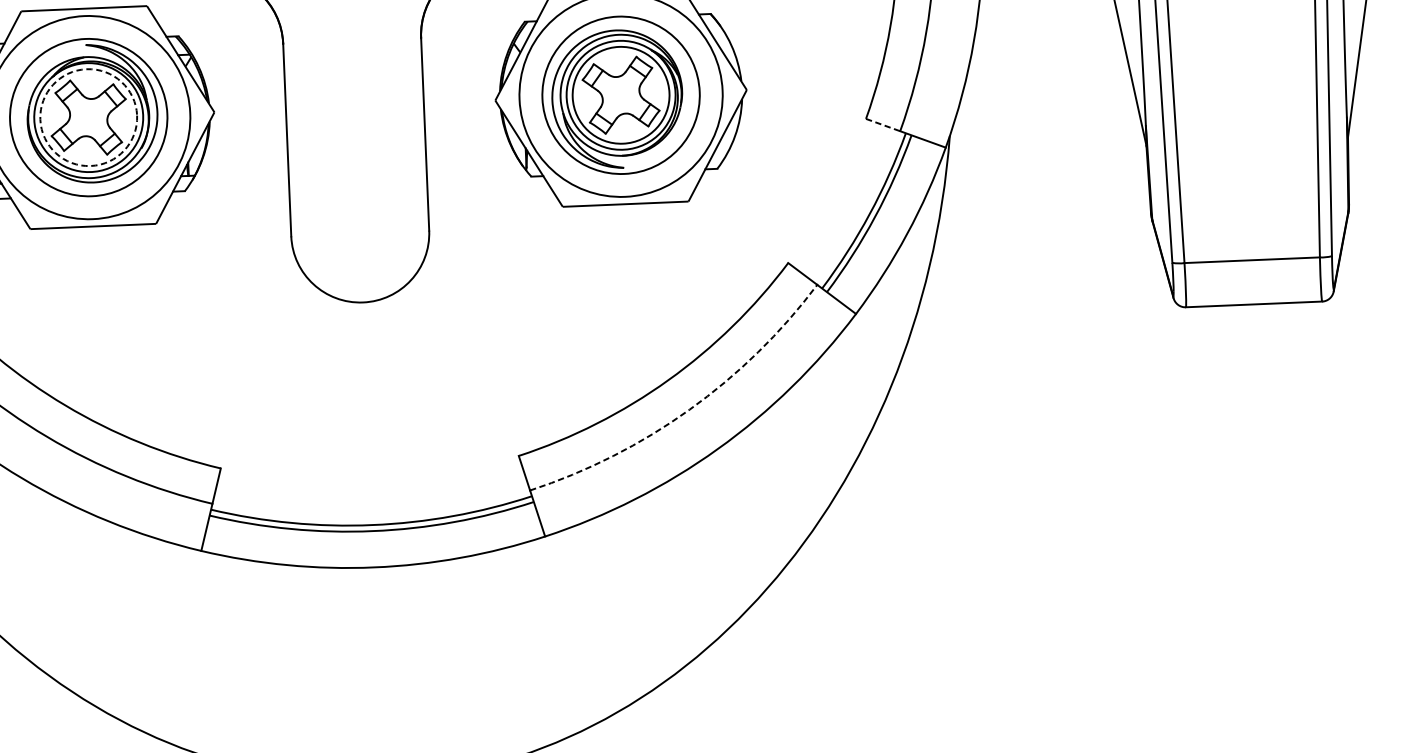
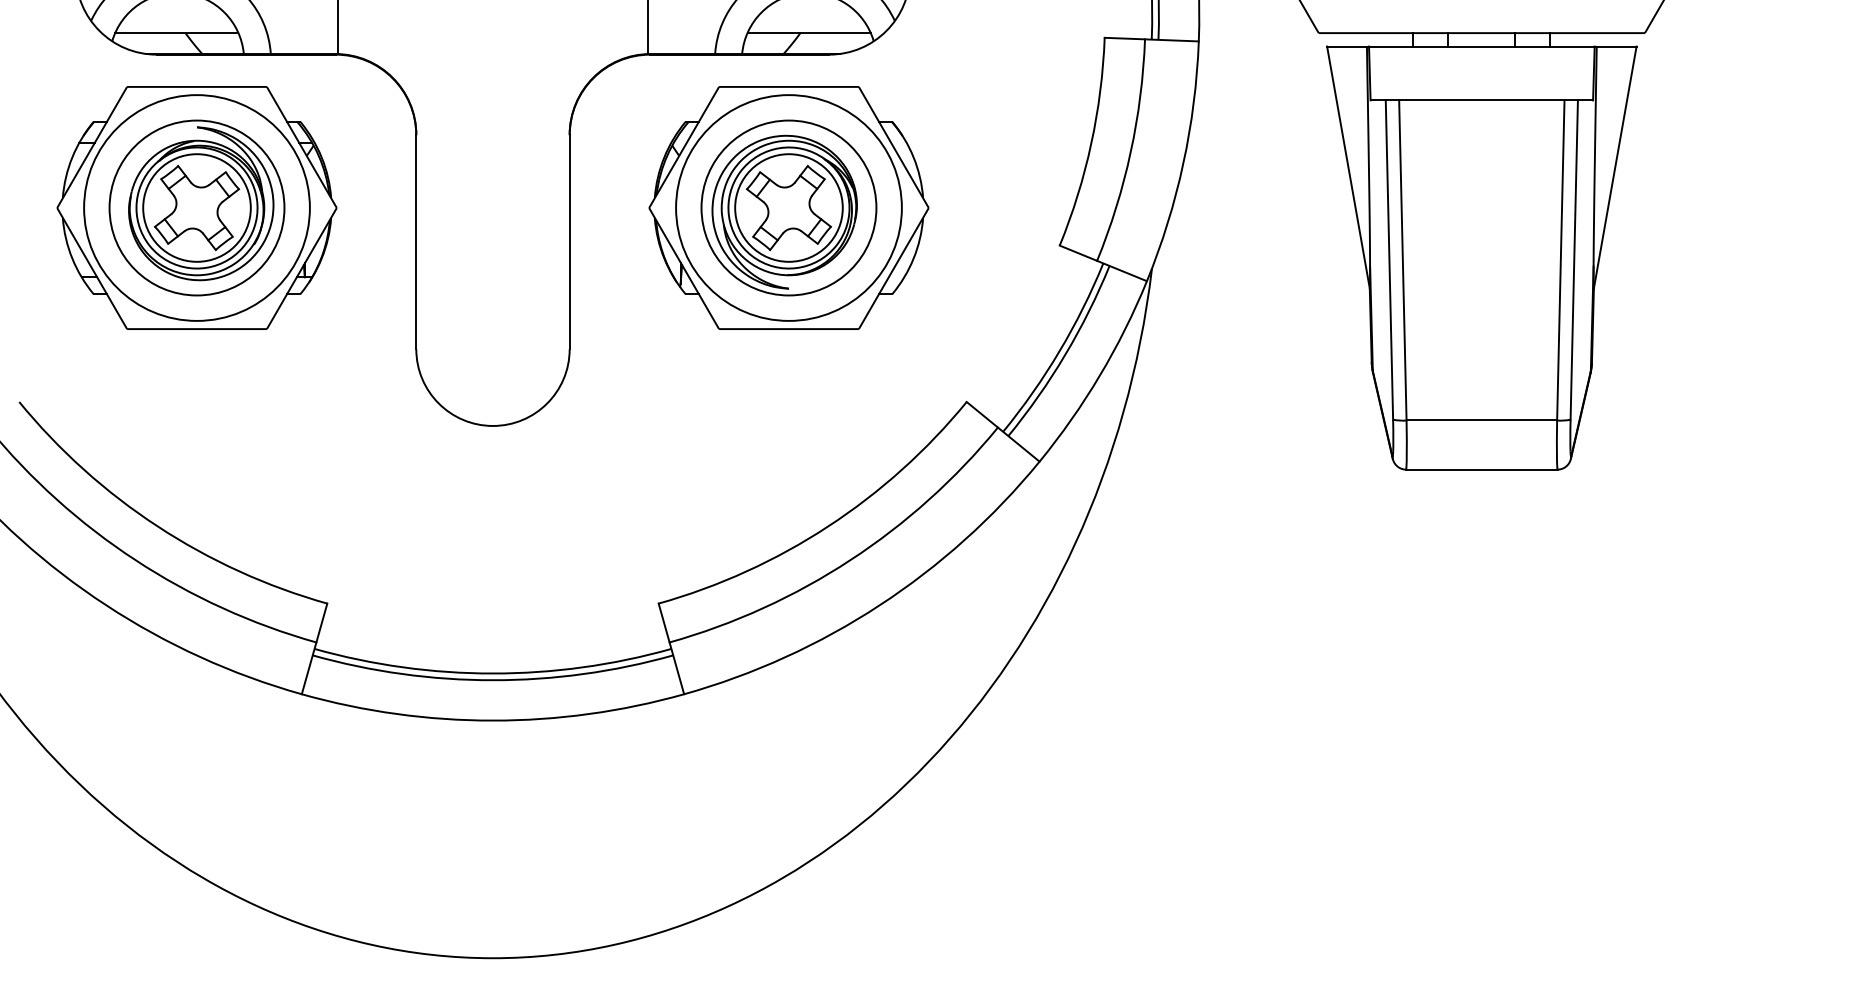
circle: (88, 117) -> (196, 207), dashed -> solid
line: (883, 125) -> (1078, 253), dashed -> solid
arc: (689, 409) -> (850, 560), dashed -> solid

